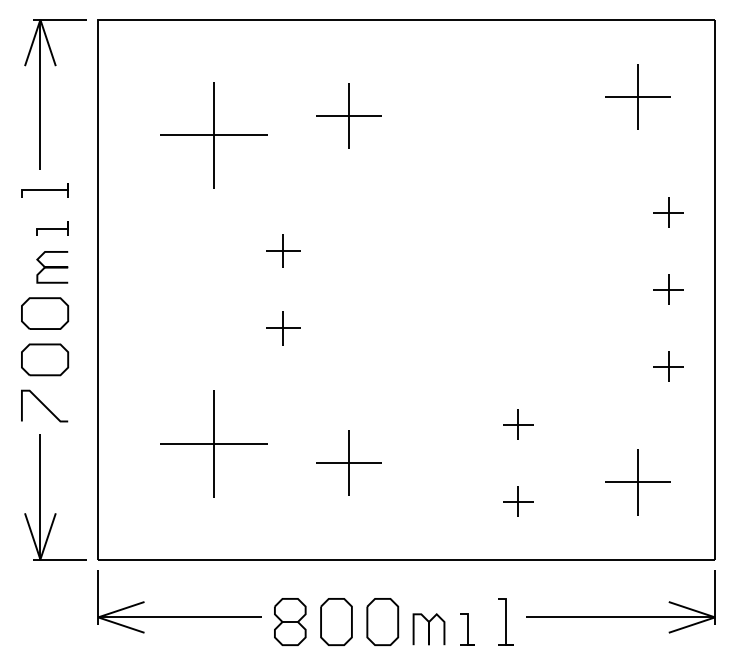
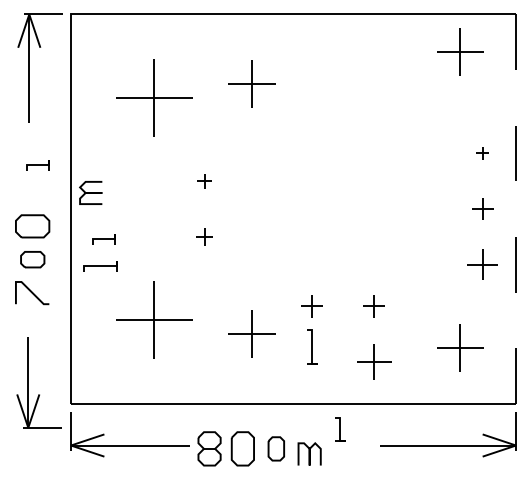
part: (638, 96) -> (460, 51), moved
line: (44, 190) -> (100, 266), moved
part: (668, 212) -> (482, 153), size x0.6
part: (283, 251) -> (204, 181), size x0.6
curve: (51, 266) -> (90, 192), moved
line: (715, 290) -> (516, 209), solid -> dashed
part: (283, 327) -> (204, 236), size x0.7
line: (143, 331) -> (103, 239), added
part: (44, 359) -> (32, 259), size x0.7
part: (668, 366) -> (482, 264), size x1.4
part: (431, 424) -> (311, 306), added
part: (40, 496) -> (28, 382), moved
part: (517, 500) -> (373, 361), size x1.6
part: (383, 621) -> (276, 448), size x0.7
line: (506, 621) -> (312, 346), moved
line: (467, 629) -> (340, 429), moved

